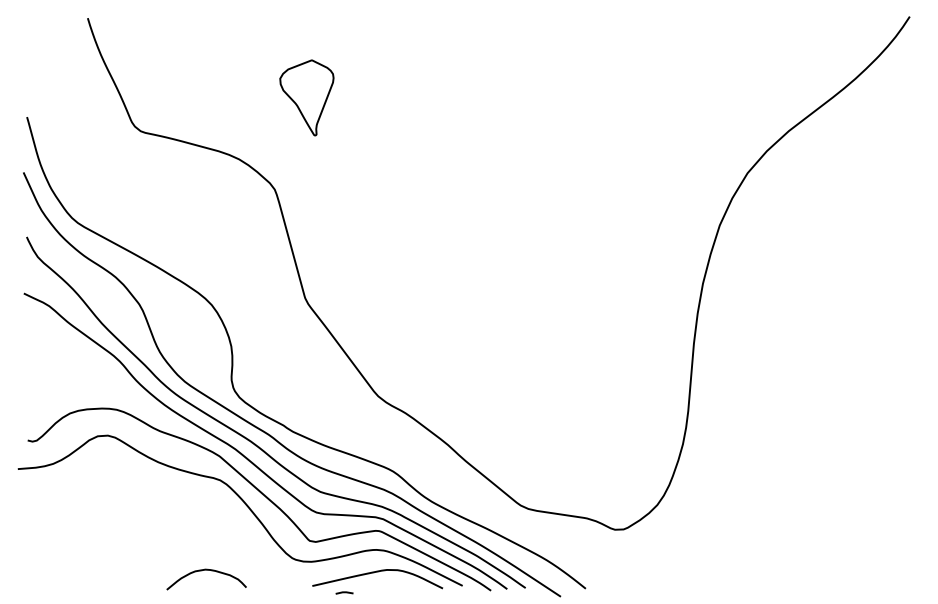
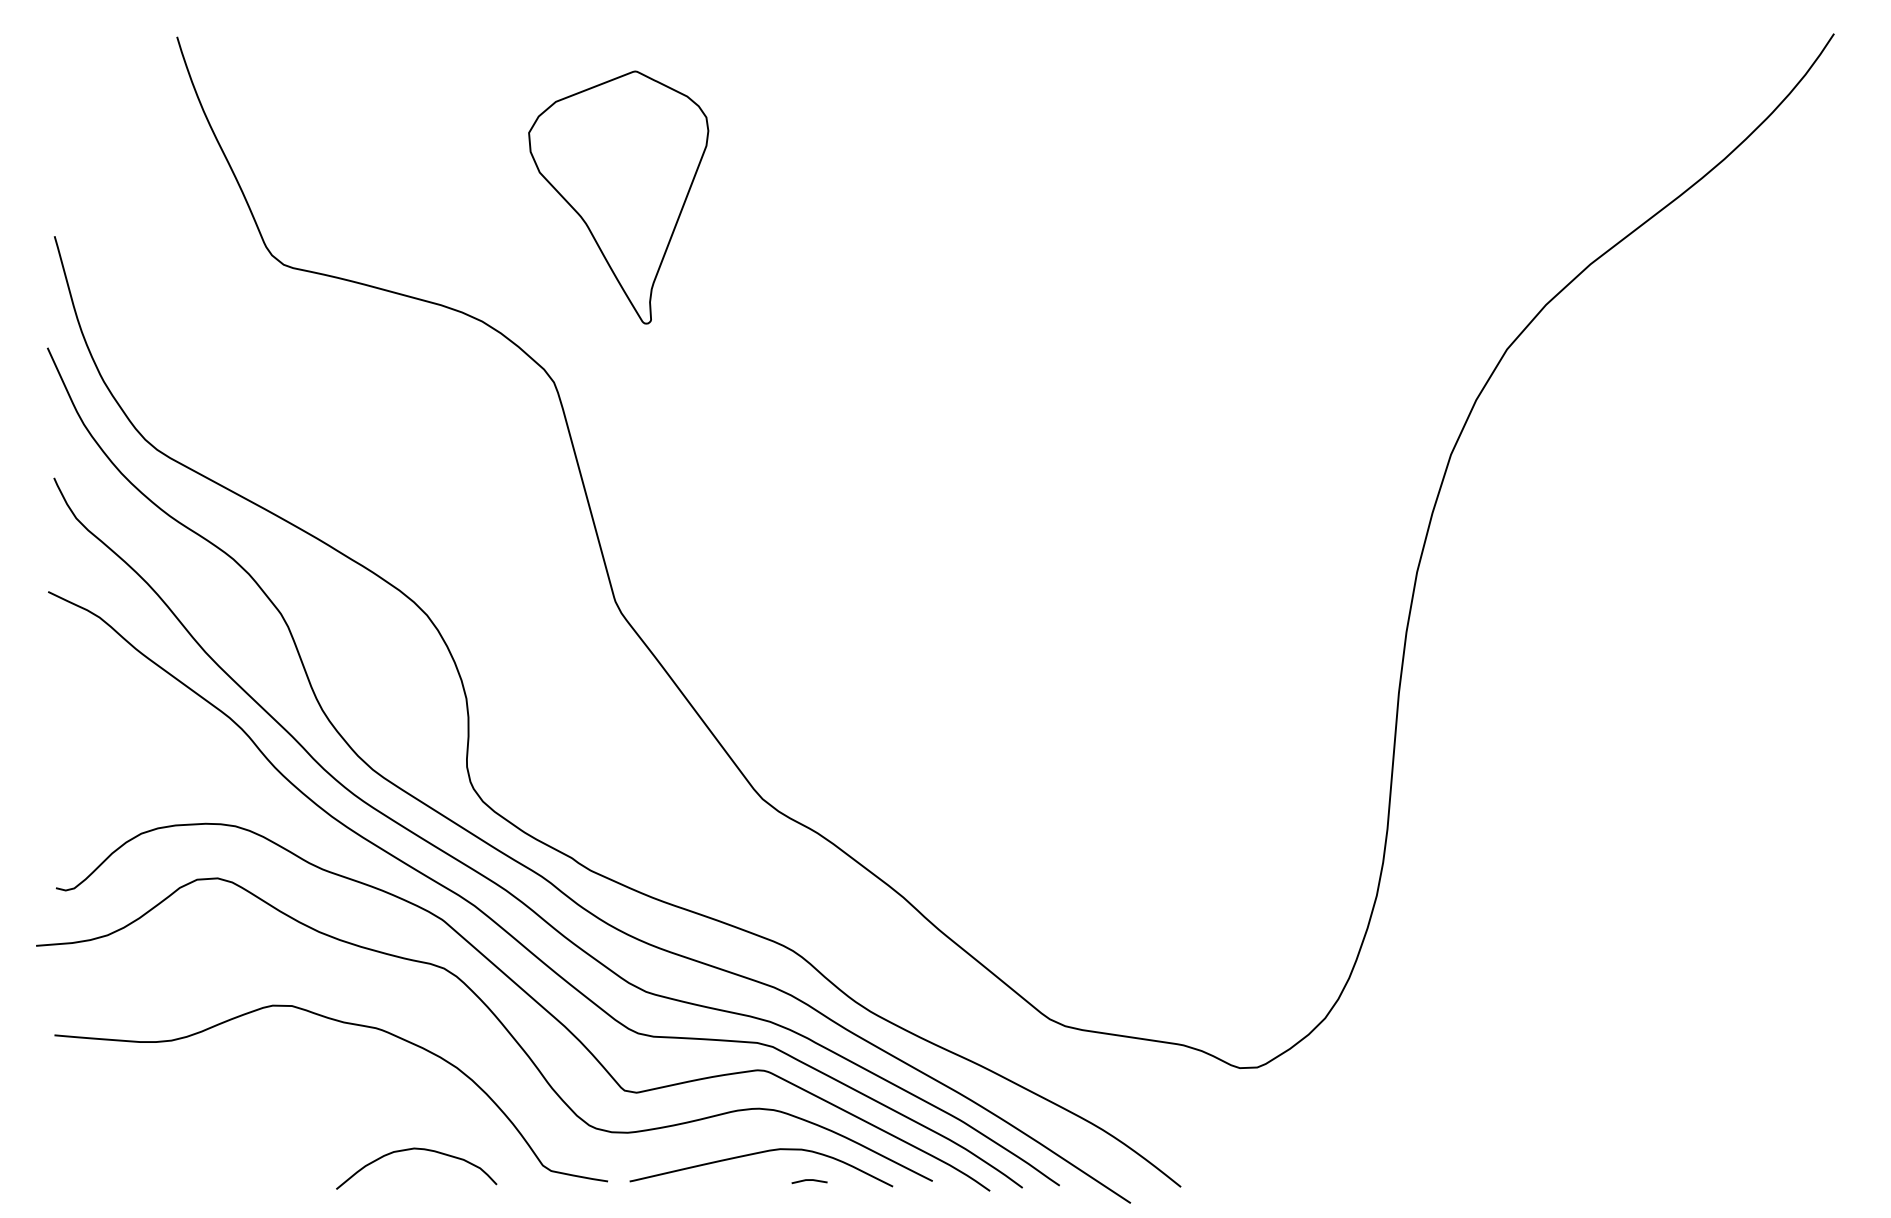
part: (306, 97) -> (617, 196), size x1.67
curve: (171, 508) -> (345, 1025), added
line: (344, 592) -> (809, 1180), moved

